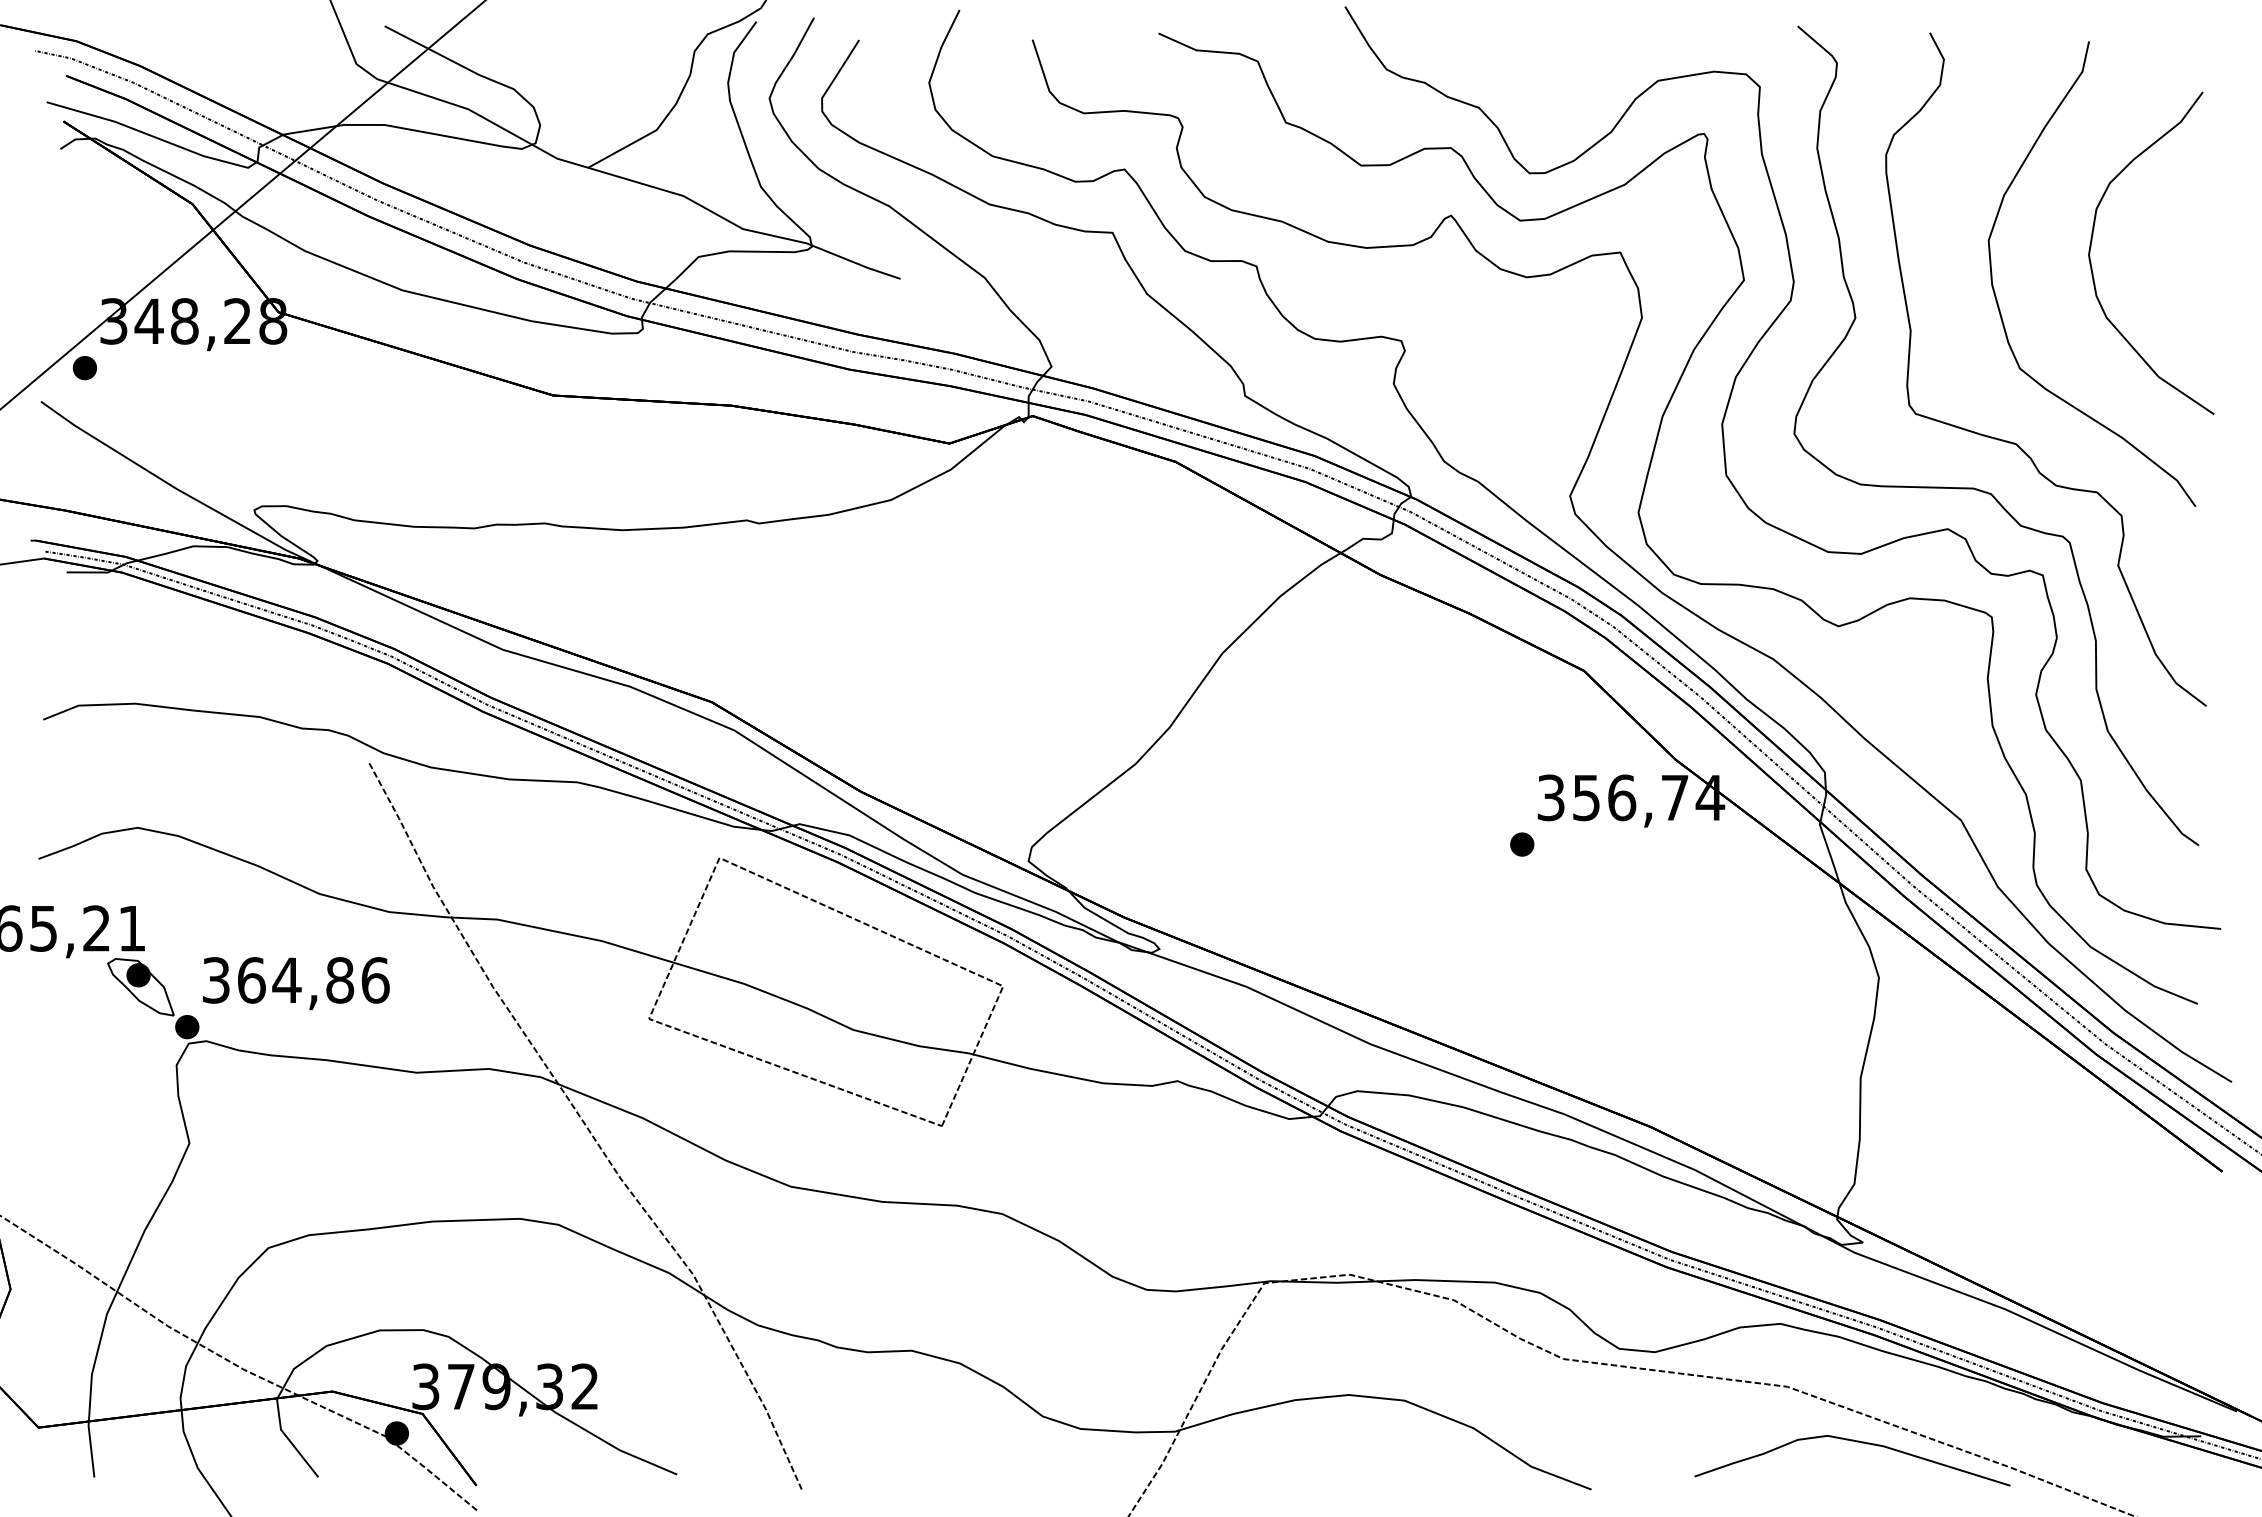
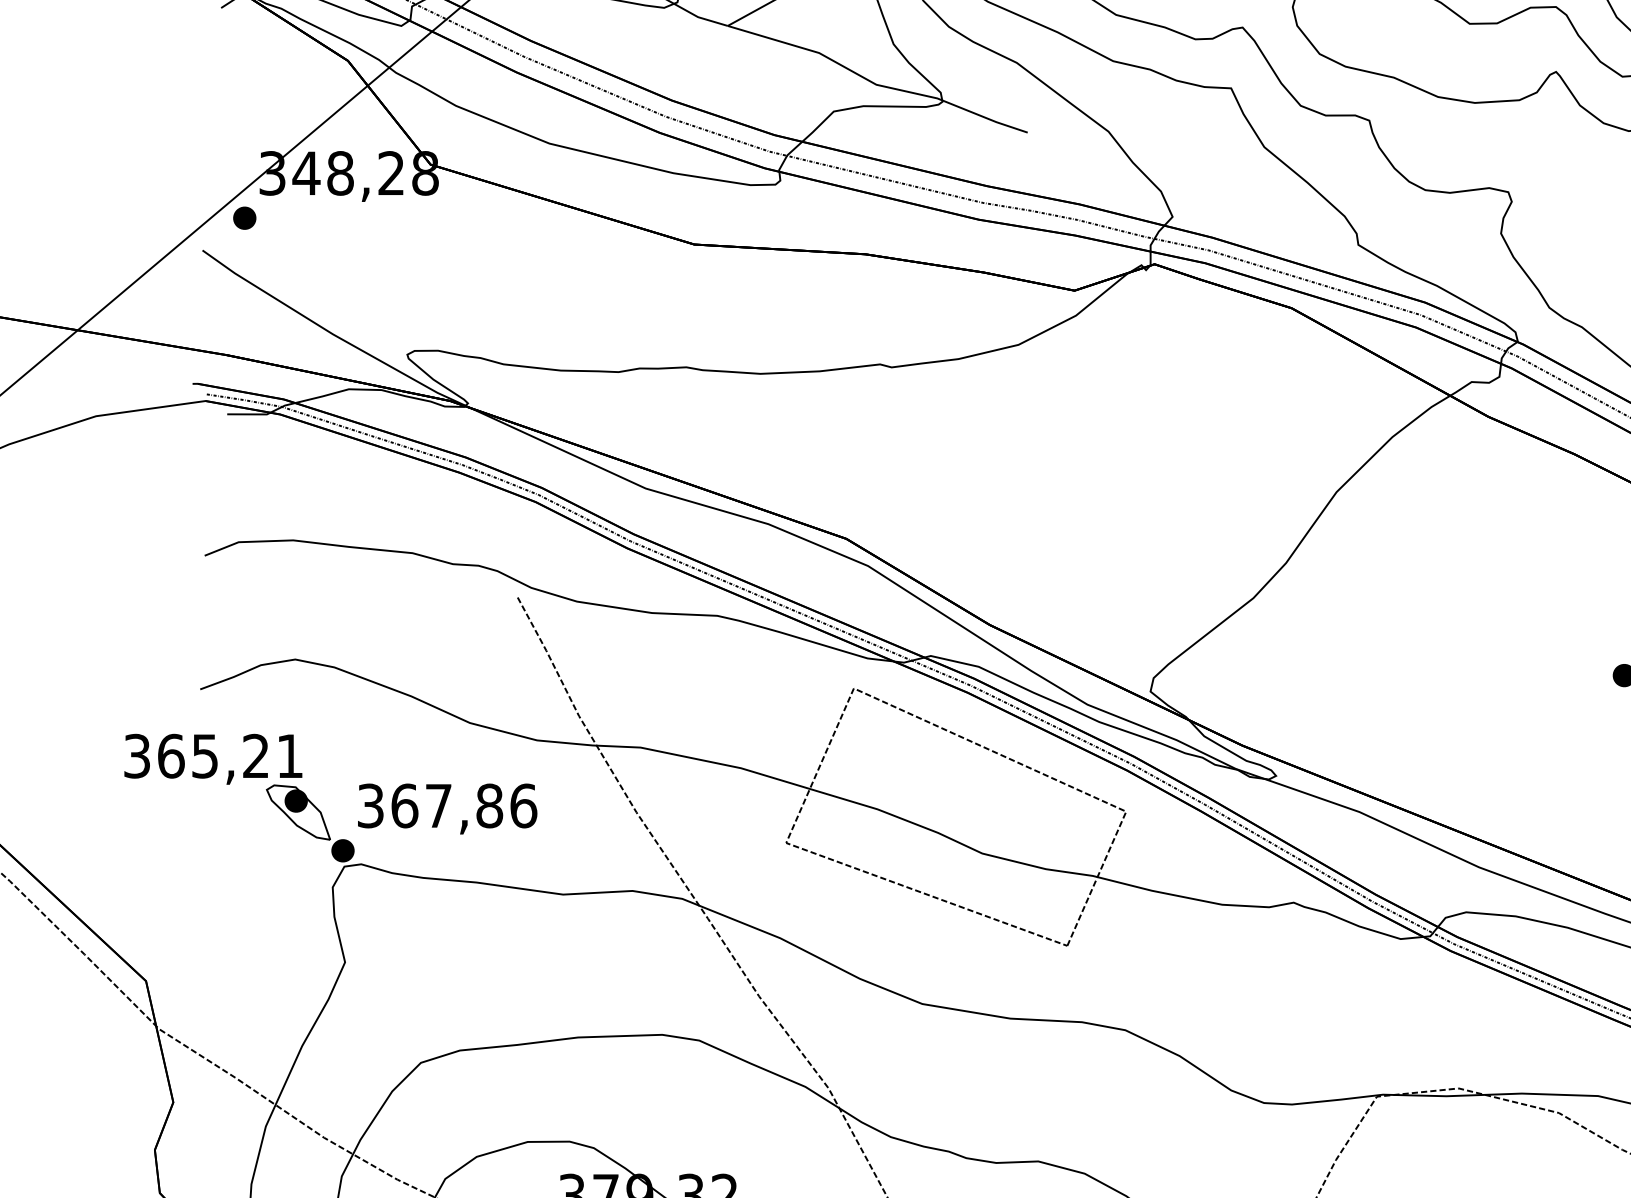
text: (286, 979) -> (438, 805), 364,86 -> 367,86

